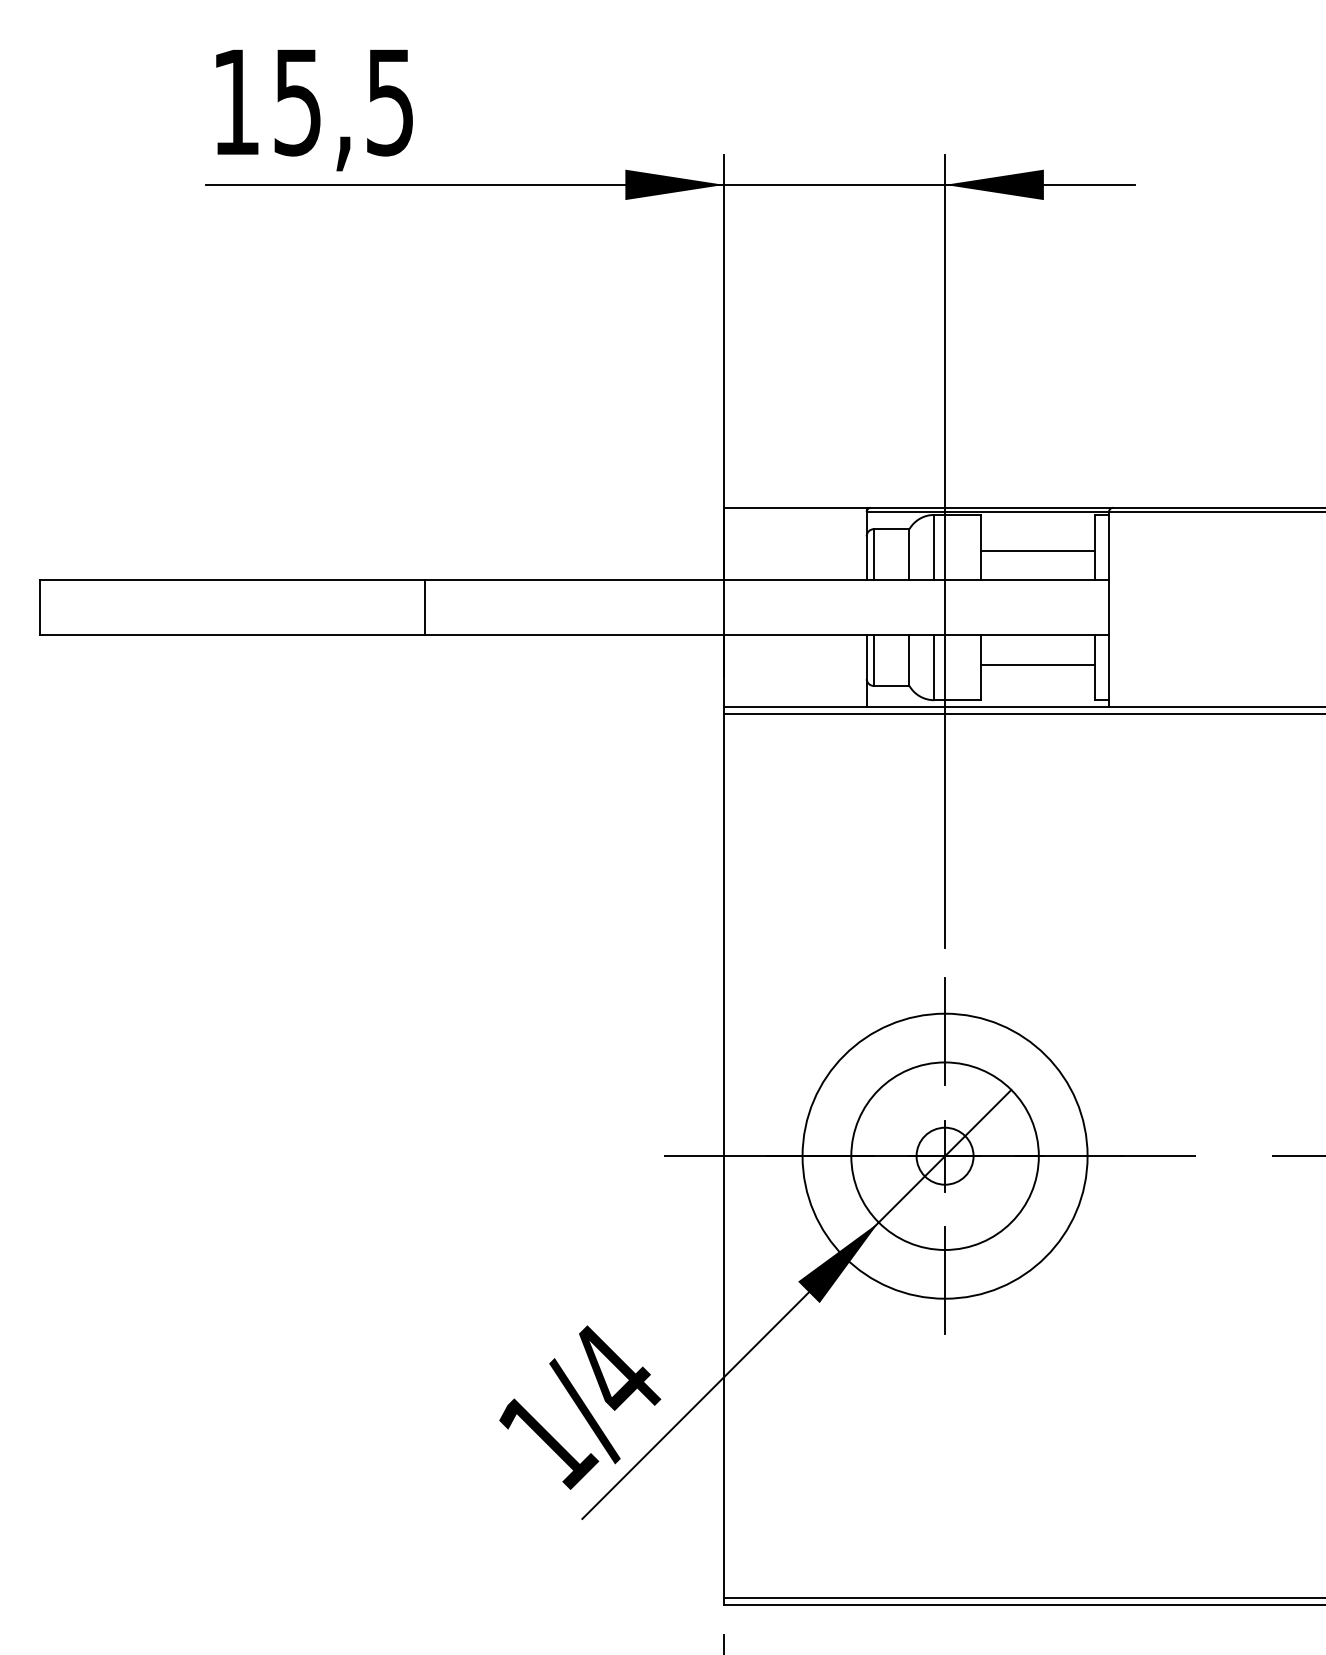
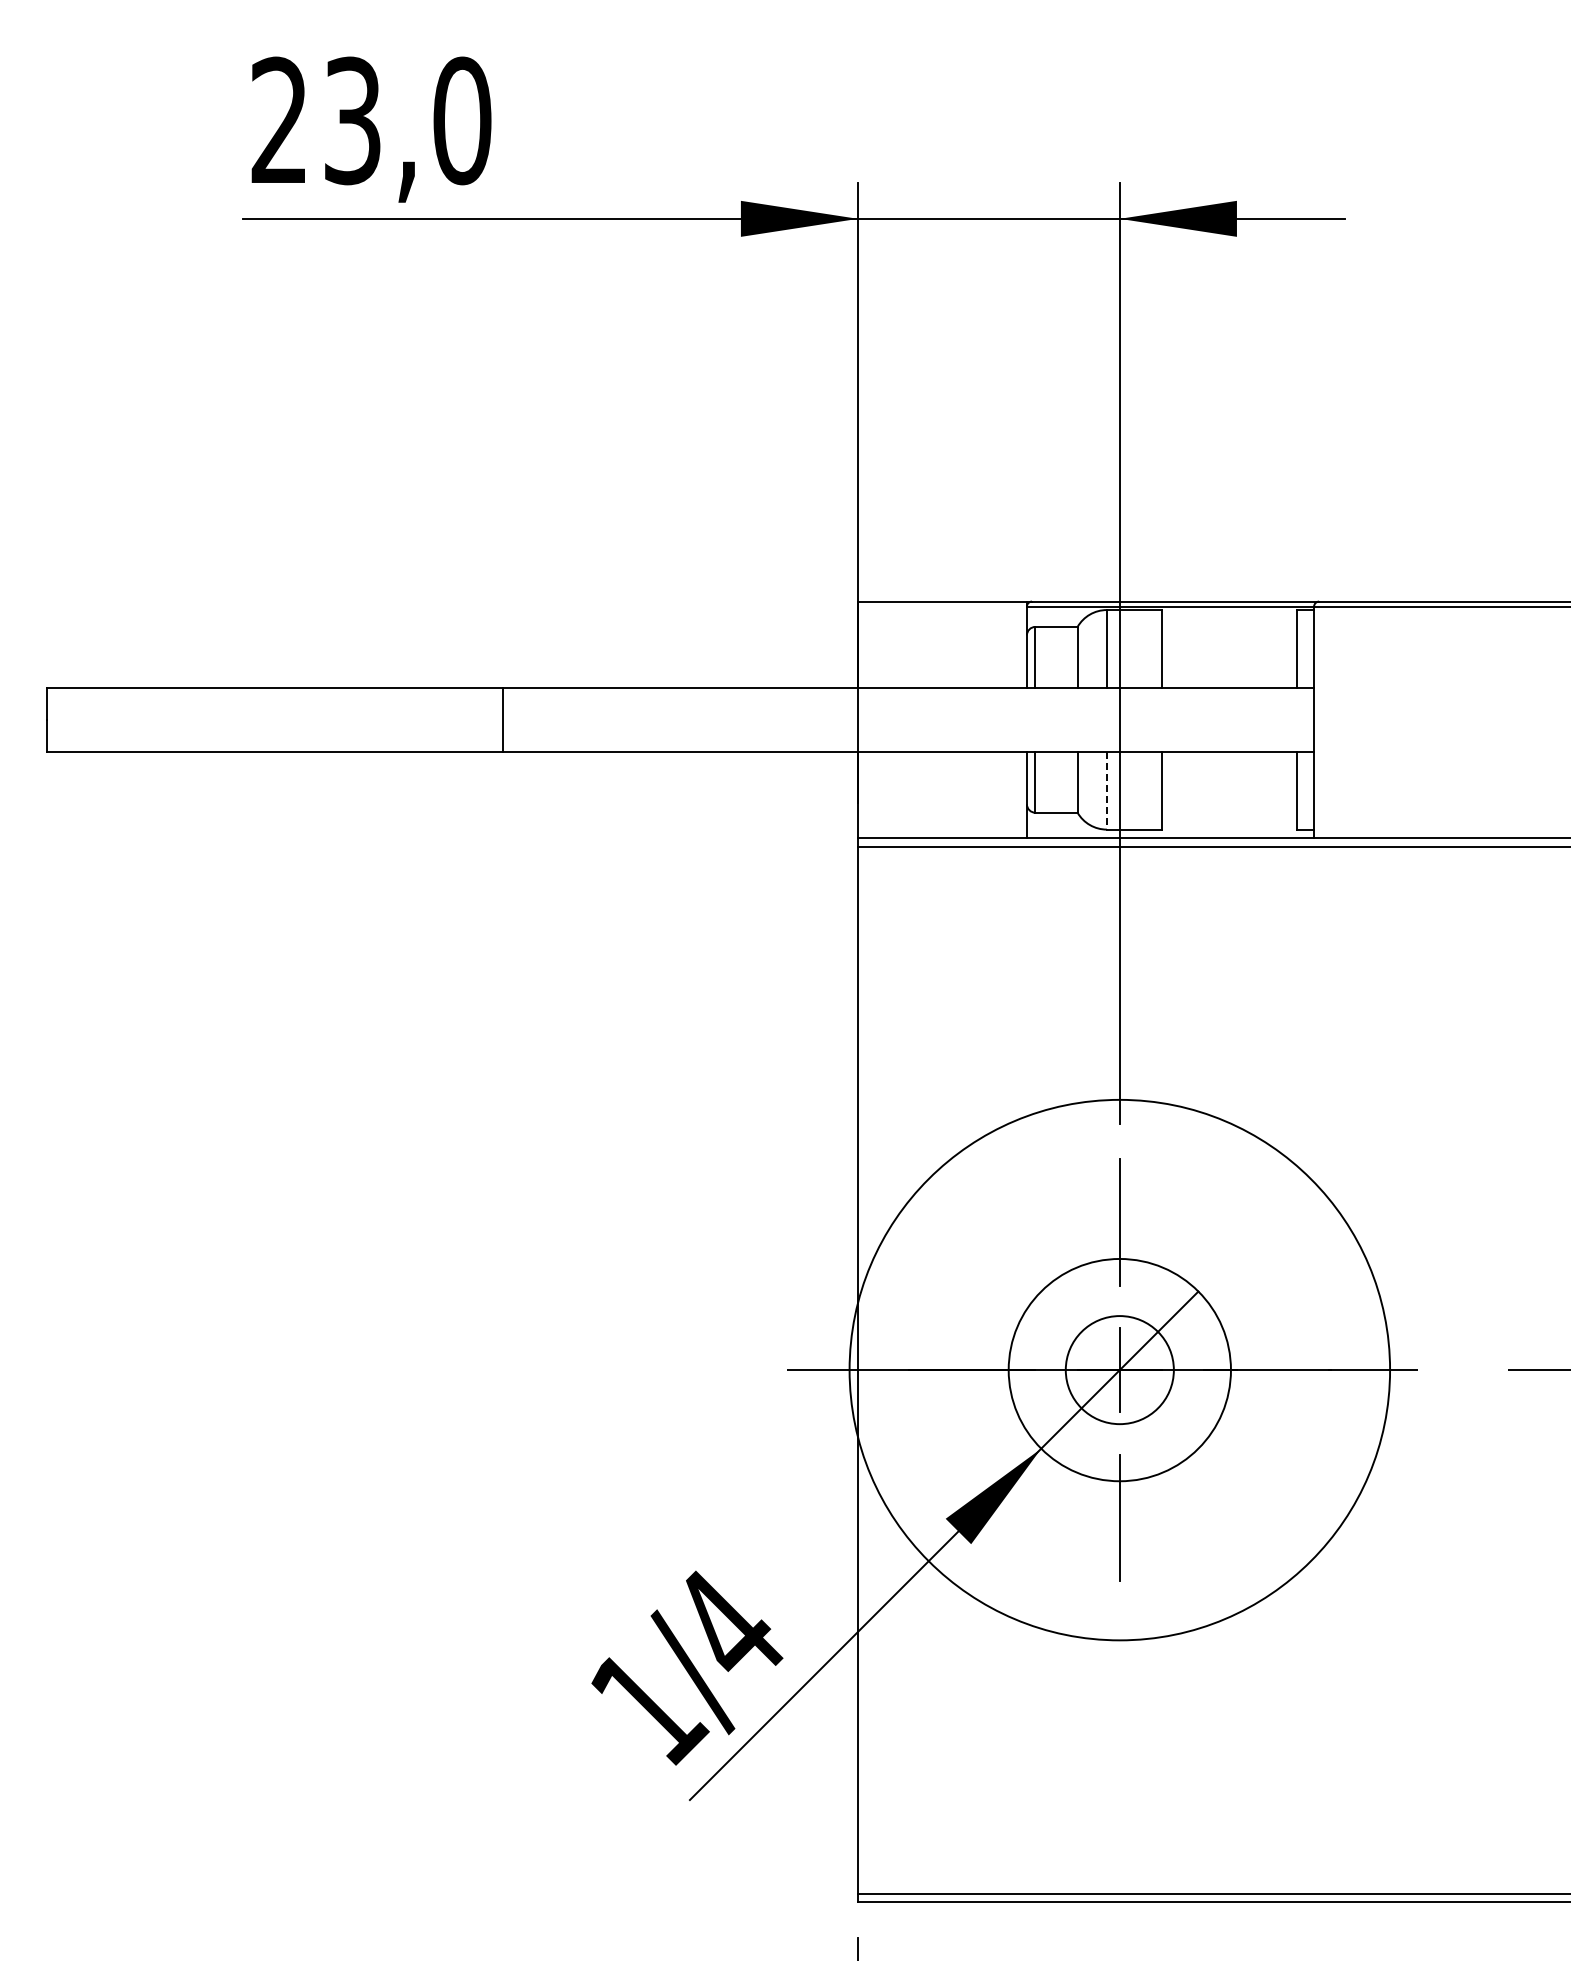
text: (313, 101) -> (371, 120), 15,5 -> 23,0
line: (1037, 550) -> (1229, 652), removed
line: (1037, 664) -> (1229, 787), removed
line: (933, 667) -> (1106, 790), solid -> dashed
circle: (944, 1155) -> (1119, 1369), size x1.6
circle: (944, 1156) -> (1119, 1370), size x1.6

